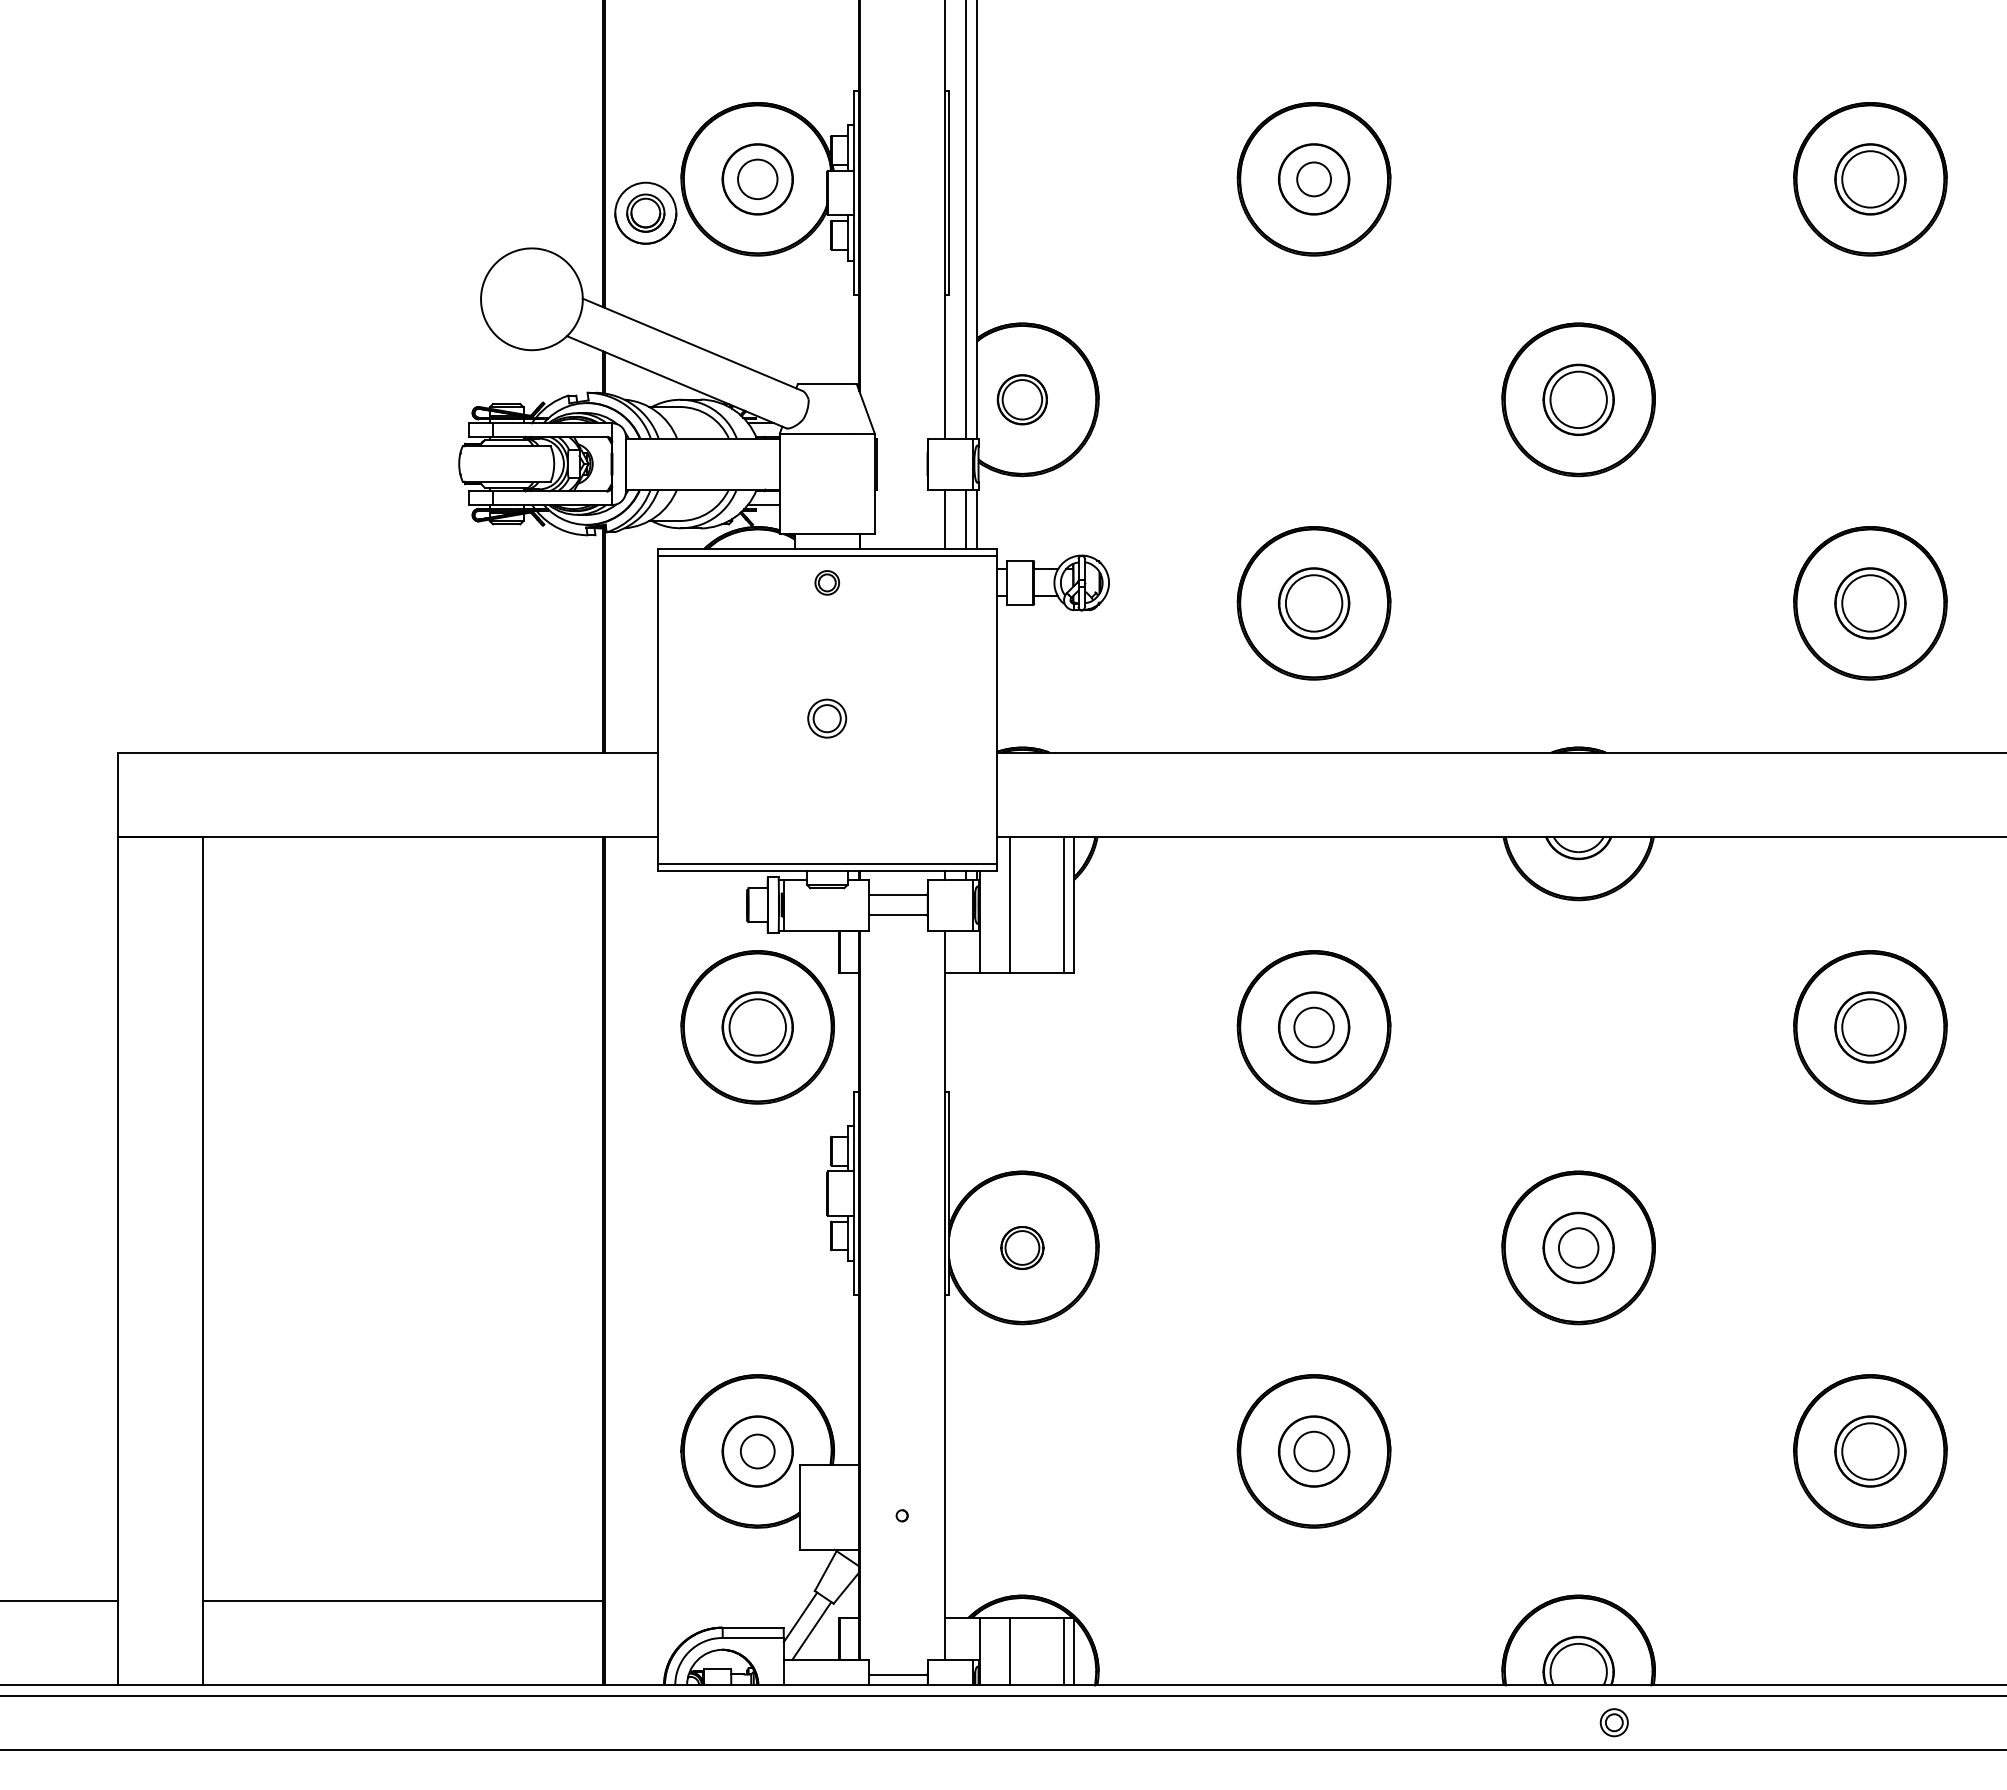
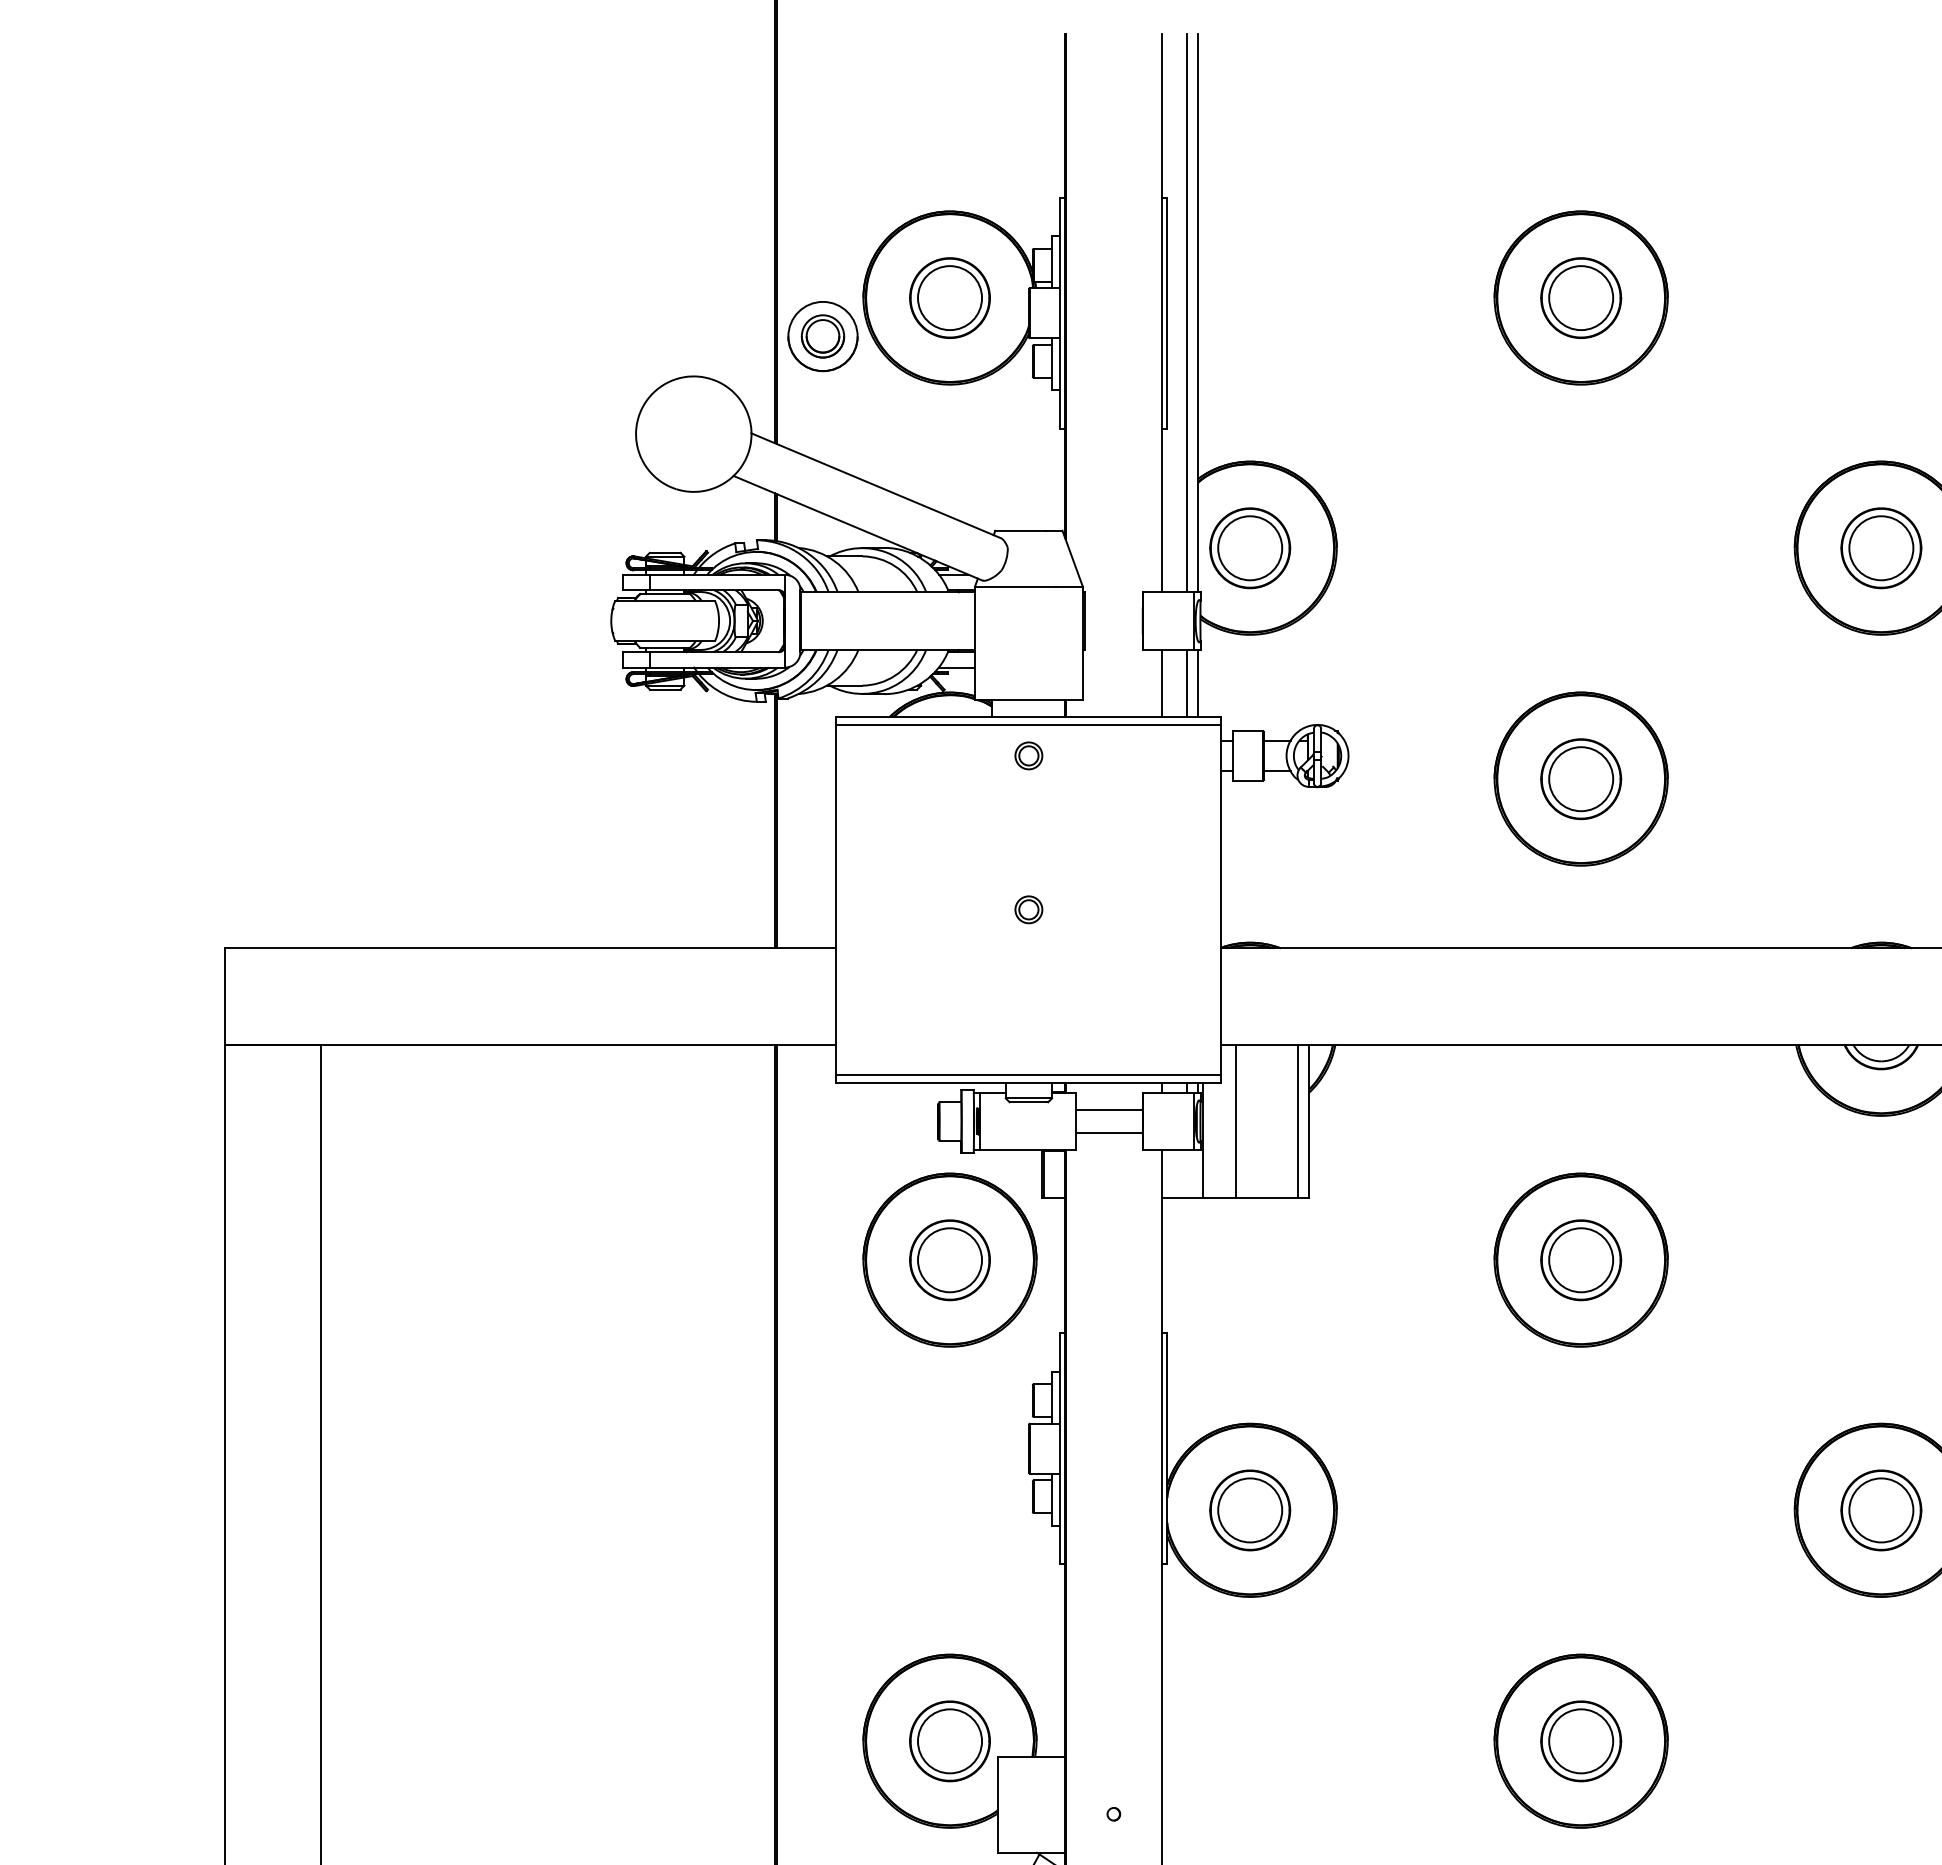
circle: (757, 179) -> (949, 298), size x1.43
circle: (1313, 179) -> (1580, 298), size x1.67
part: (1022, 399) -> (1250, 547), size x1.43
part: (827, 718) -> (1029, 909), size x0.62
circle: (1313, 1027) -> (1580, 1260), size x1.43
part: (1022, 1247) -> (1250, 1509), size x1.67
circle: (1578, 1247) -> (1881, 1509), size x1.43
circle: (757, 1451) -> (949, 1741), size x1.67
circle: (1313, 1451) -> (1580, 1741), size x1.43

